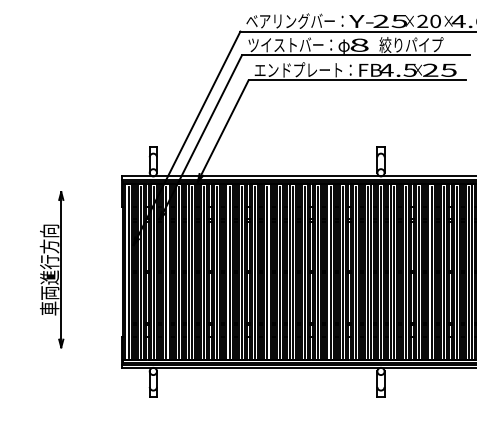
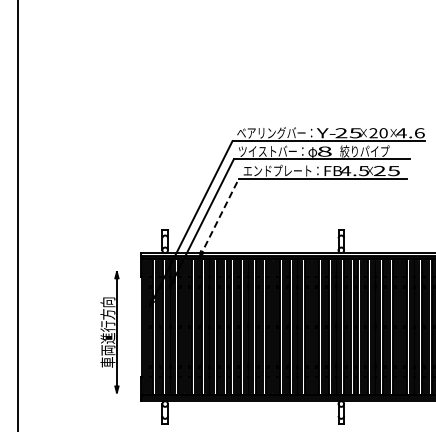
line: (223, 131) -> (219, 218), solid -> dashed
part: (51, 269) -> (109, 332), moved

